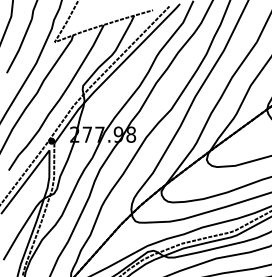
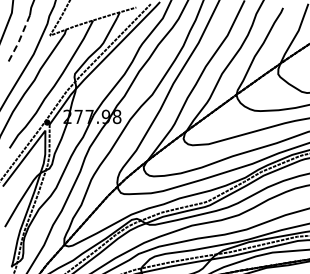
line: (20, 47) -> (19, 40), solid -> dashed

